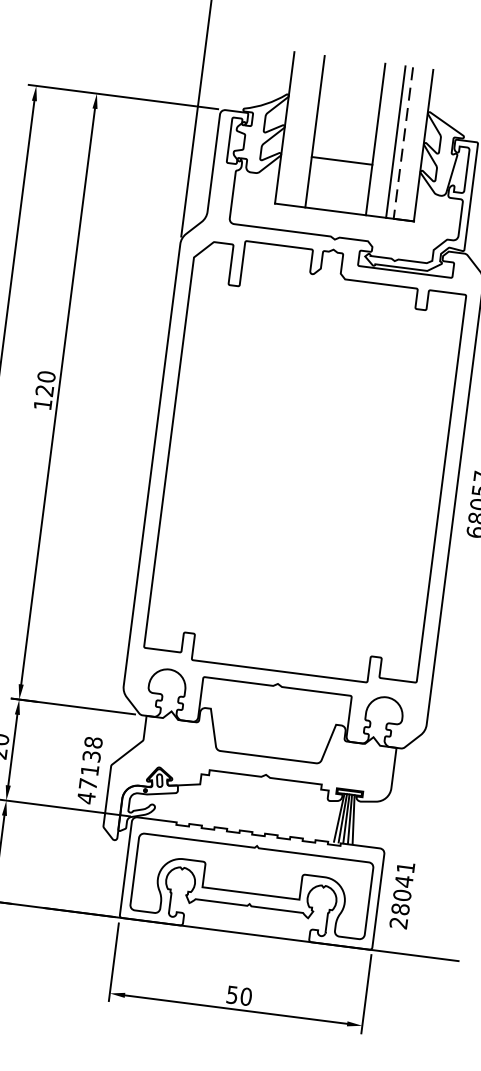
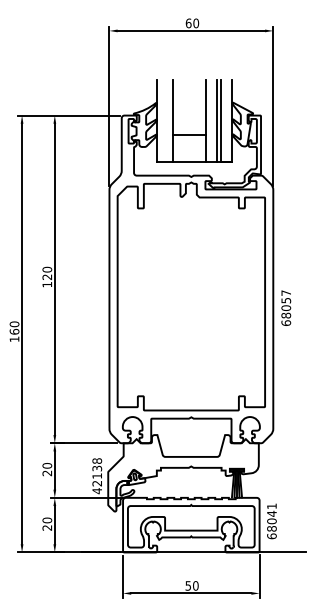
line: (403, 142) -> (221, 120), dashed -> solid
text: (86, 783) -> (96, 483), 47138 -> 42138
text: (397, 923) -> (271, 536), 28041 -> 68041

